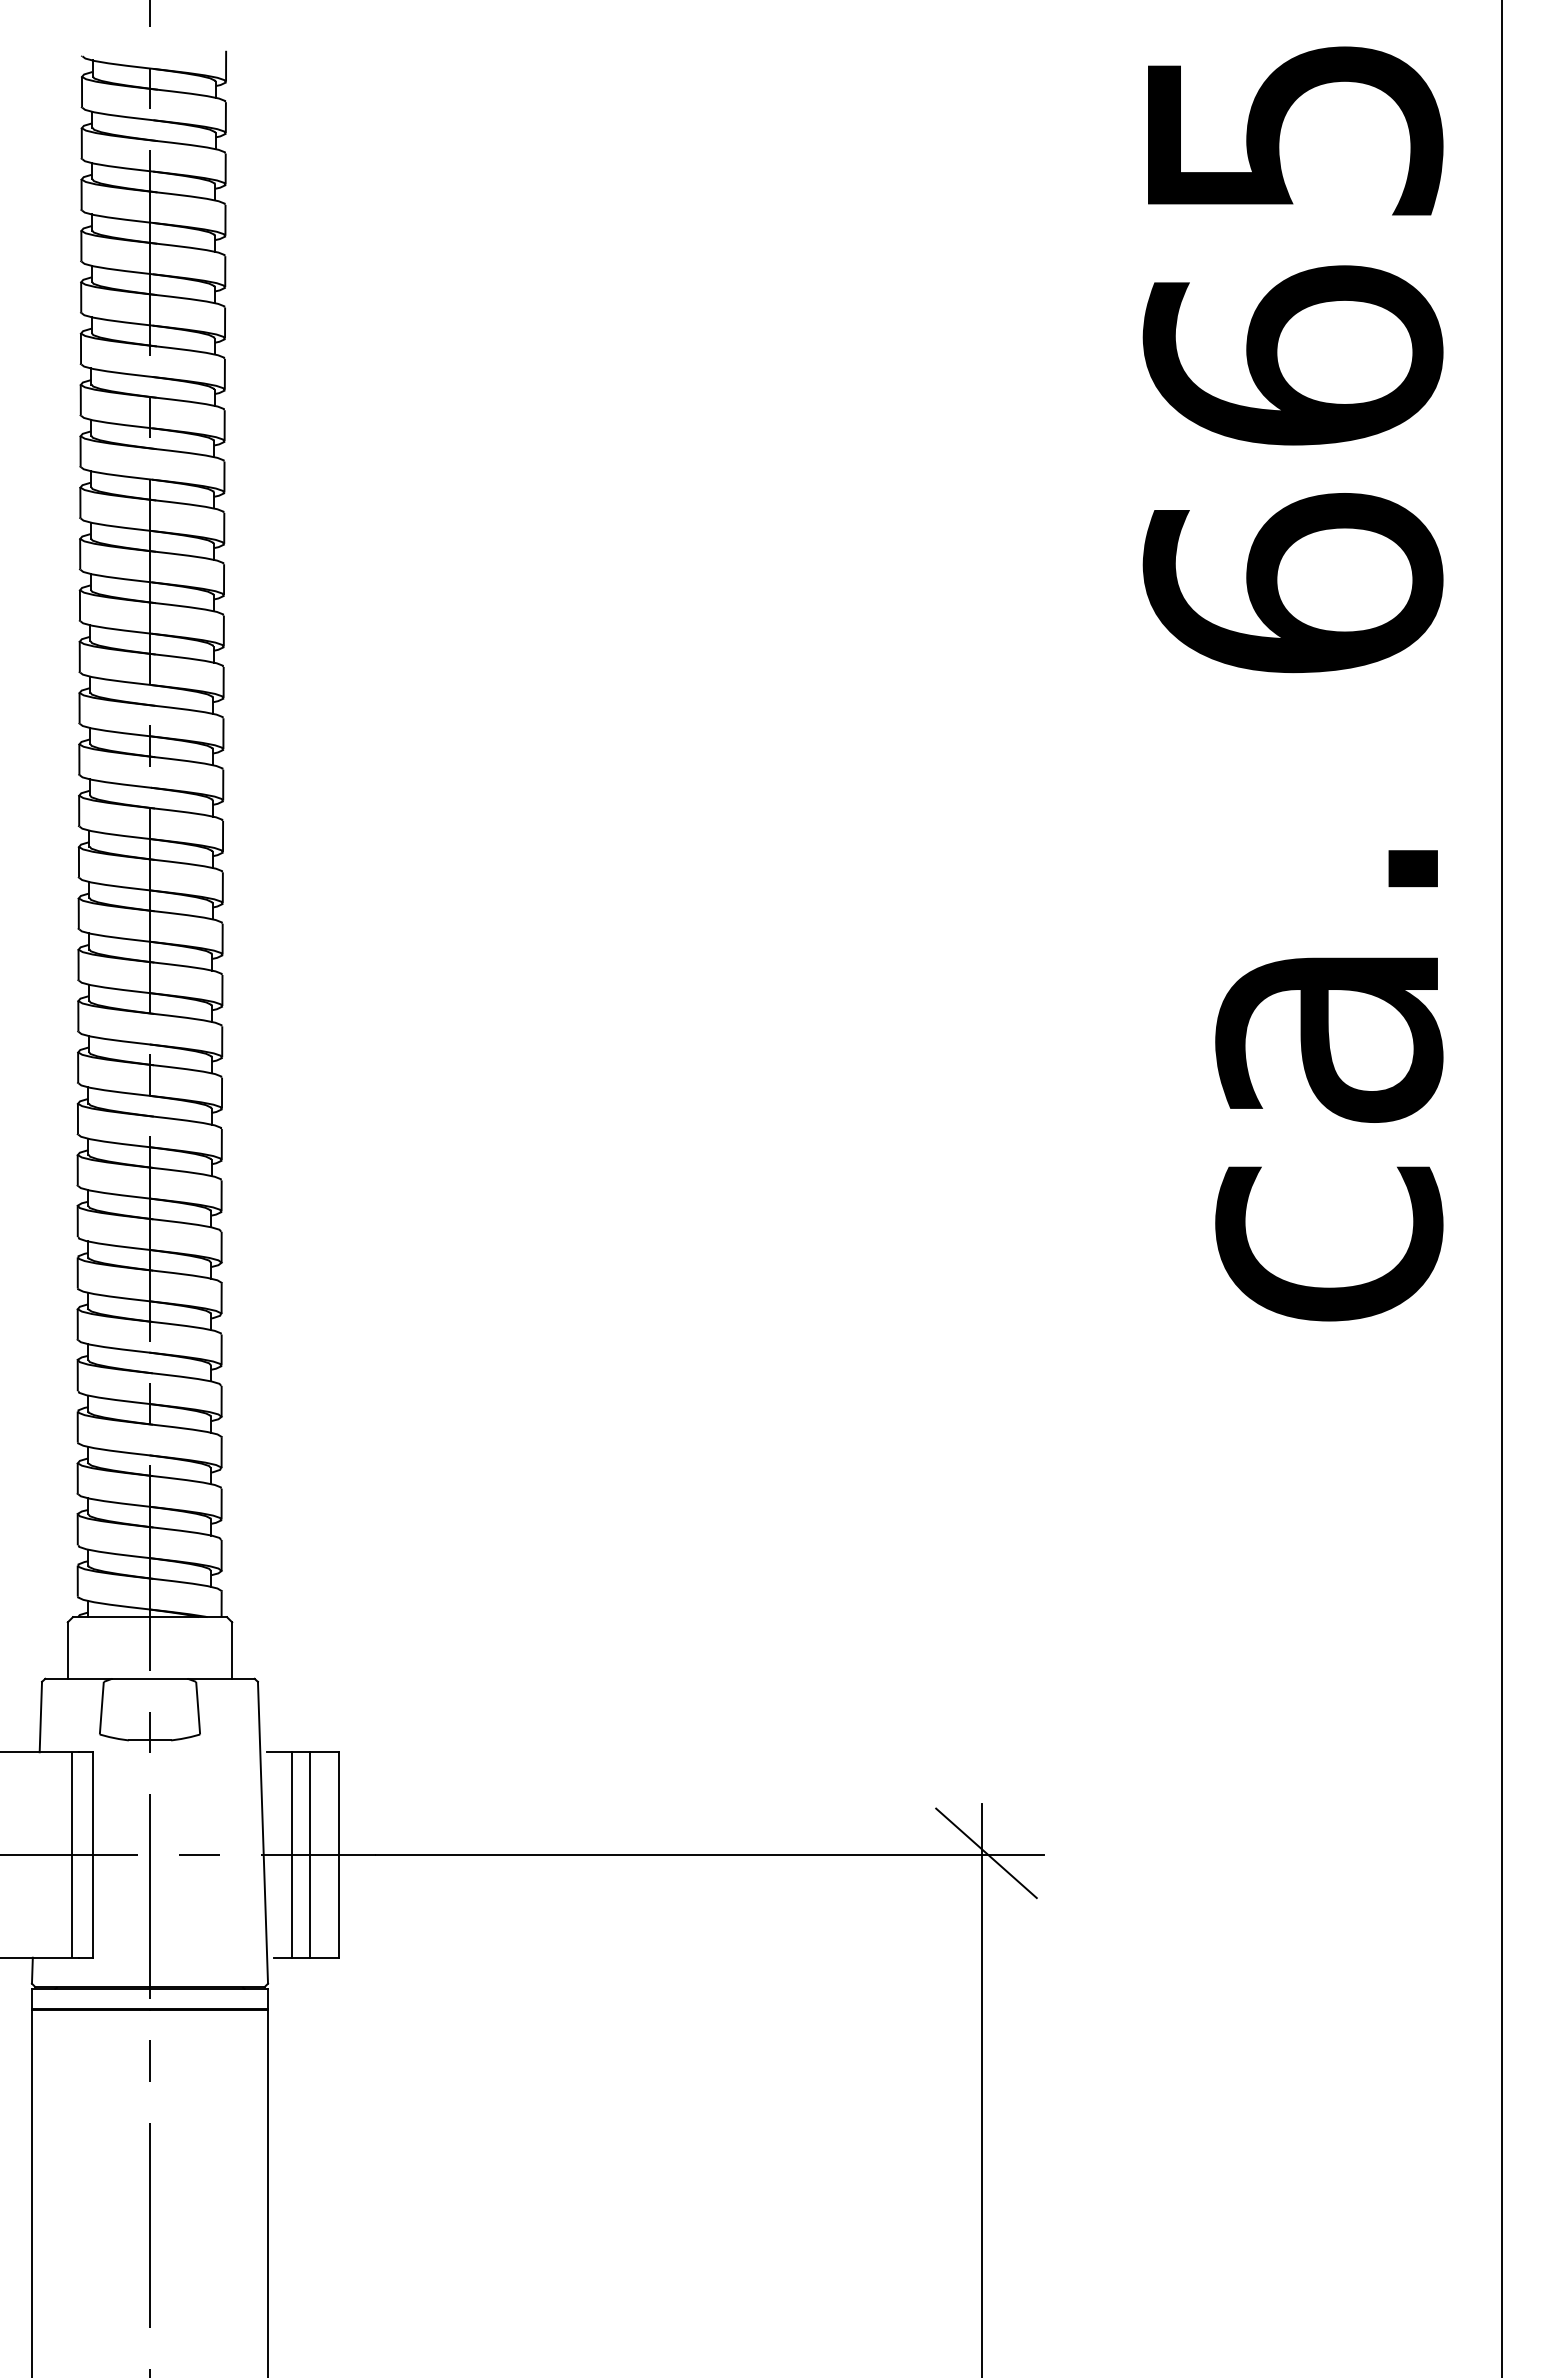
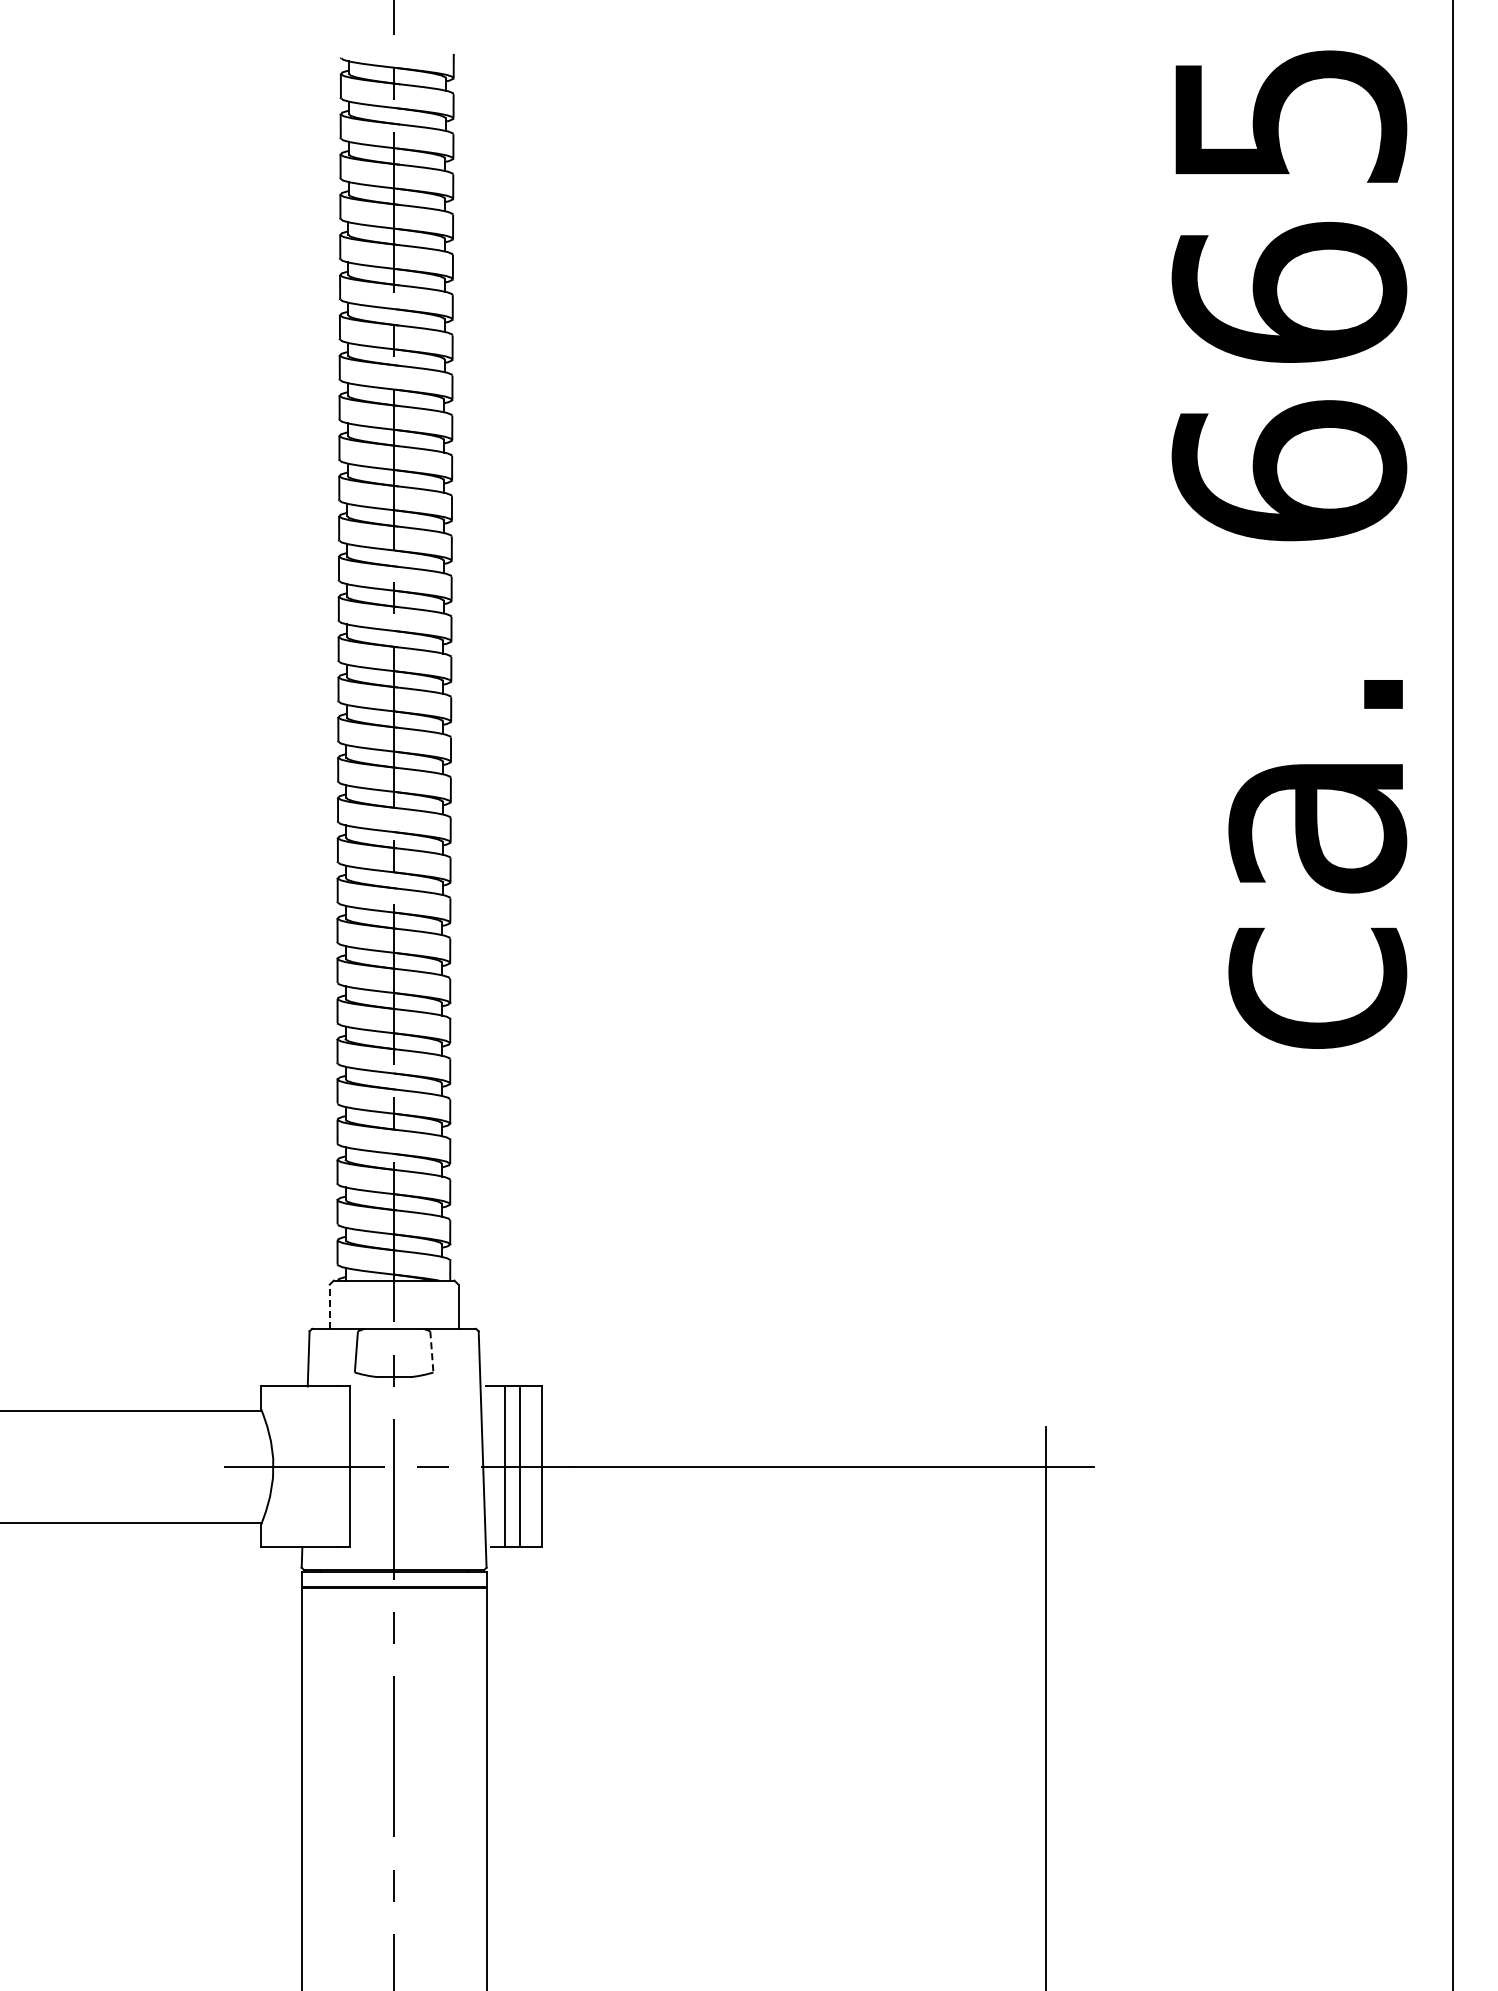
line: (67, 1650) -> (329, 1306), solid -> dashed
line: (197, 1707) -> (431, 1351), solid -> dashed
line: (985, 1853) -> (1048, 1465), removed
line: (72, 1854) -> (333, 1466), removed

